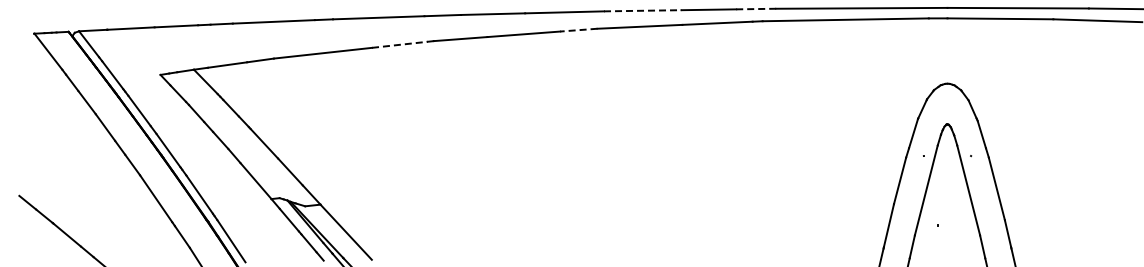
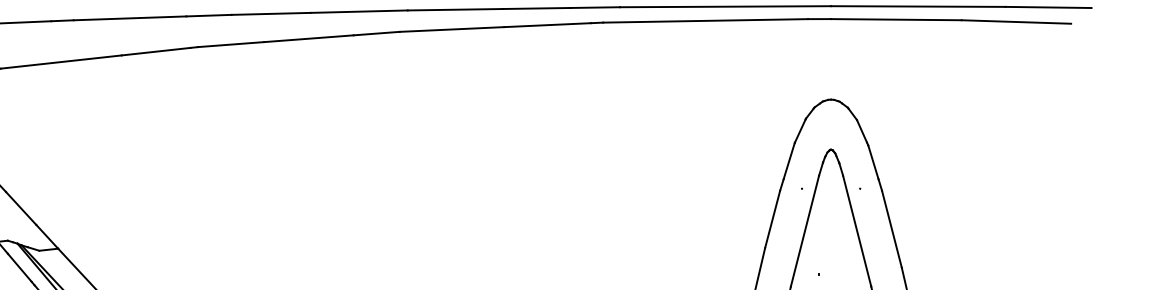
line: (756, 9) -> (595, 8), dashed -> solid
line: (642, 10) -> (455, 9), dashed -> solid
line: (578, 30) -> (376, 34), dashed -> solid
line: (400, 44) -> (156, 51), dashed -> solid

